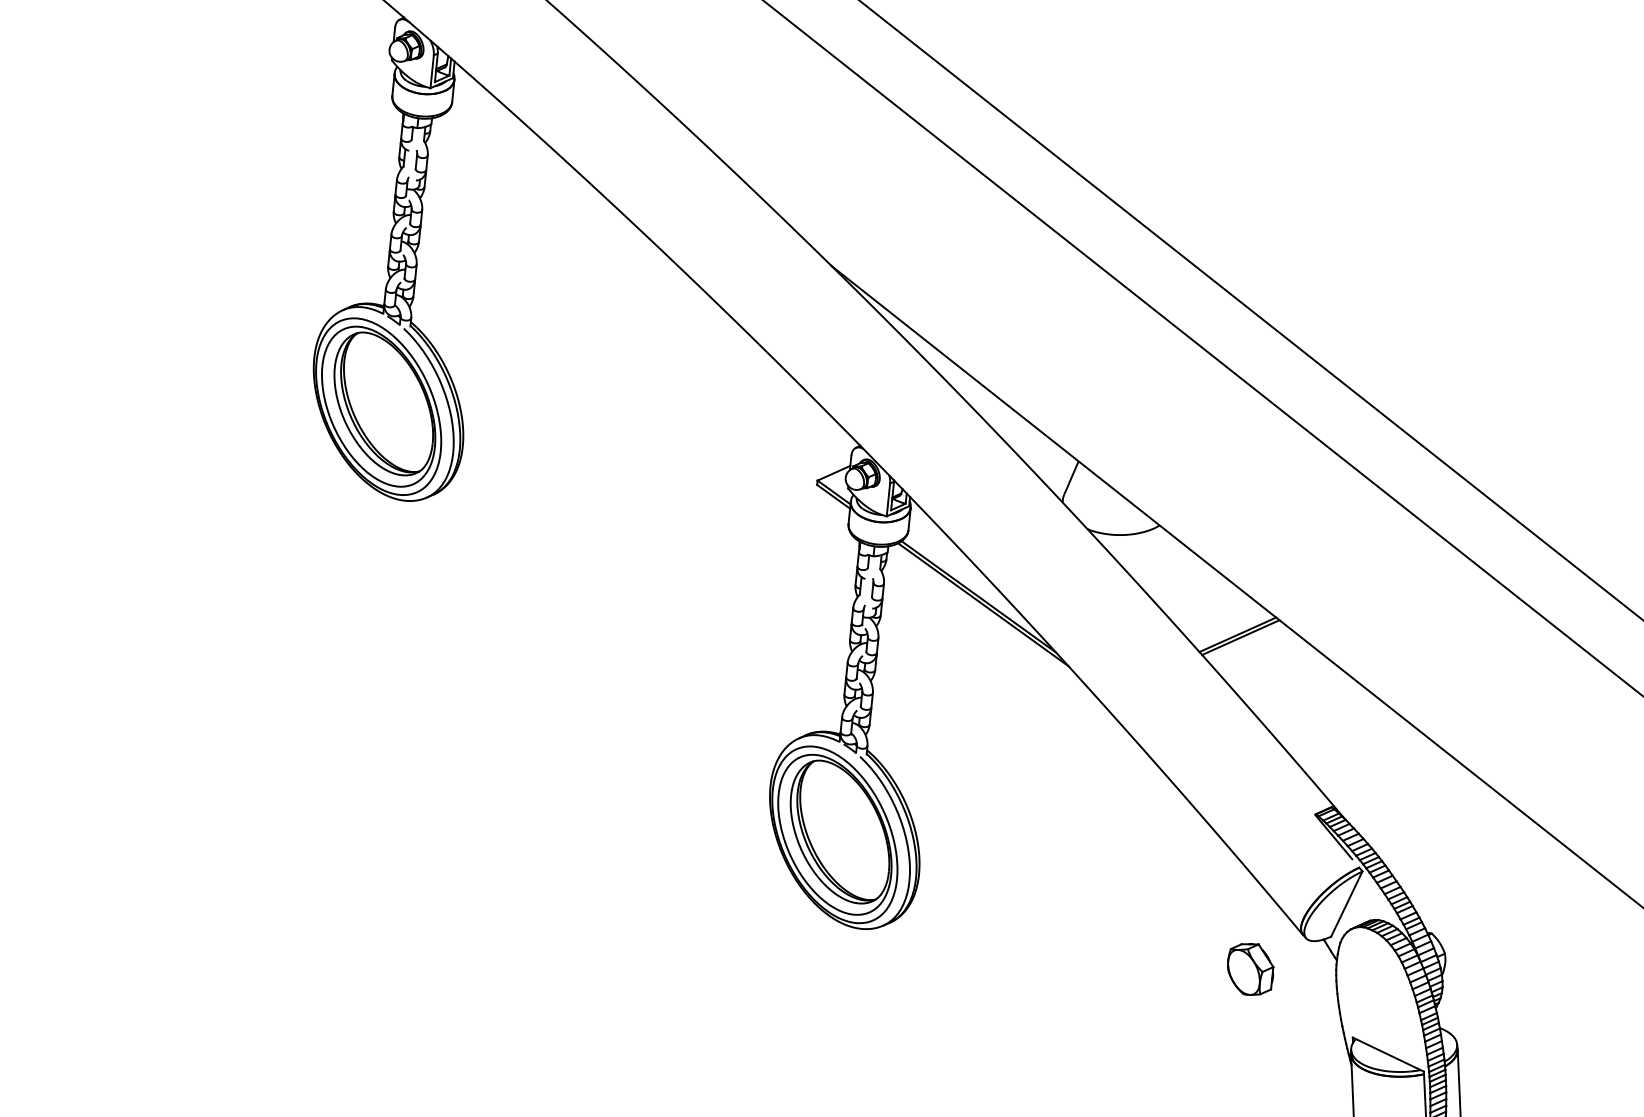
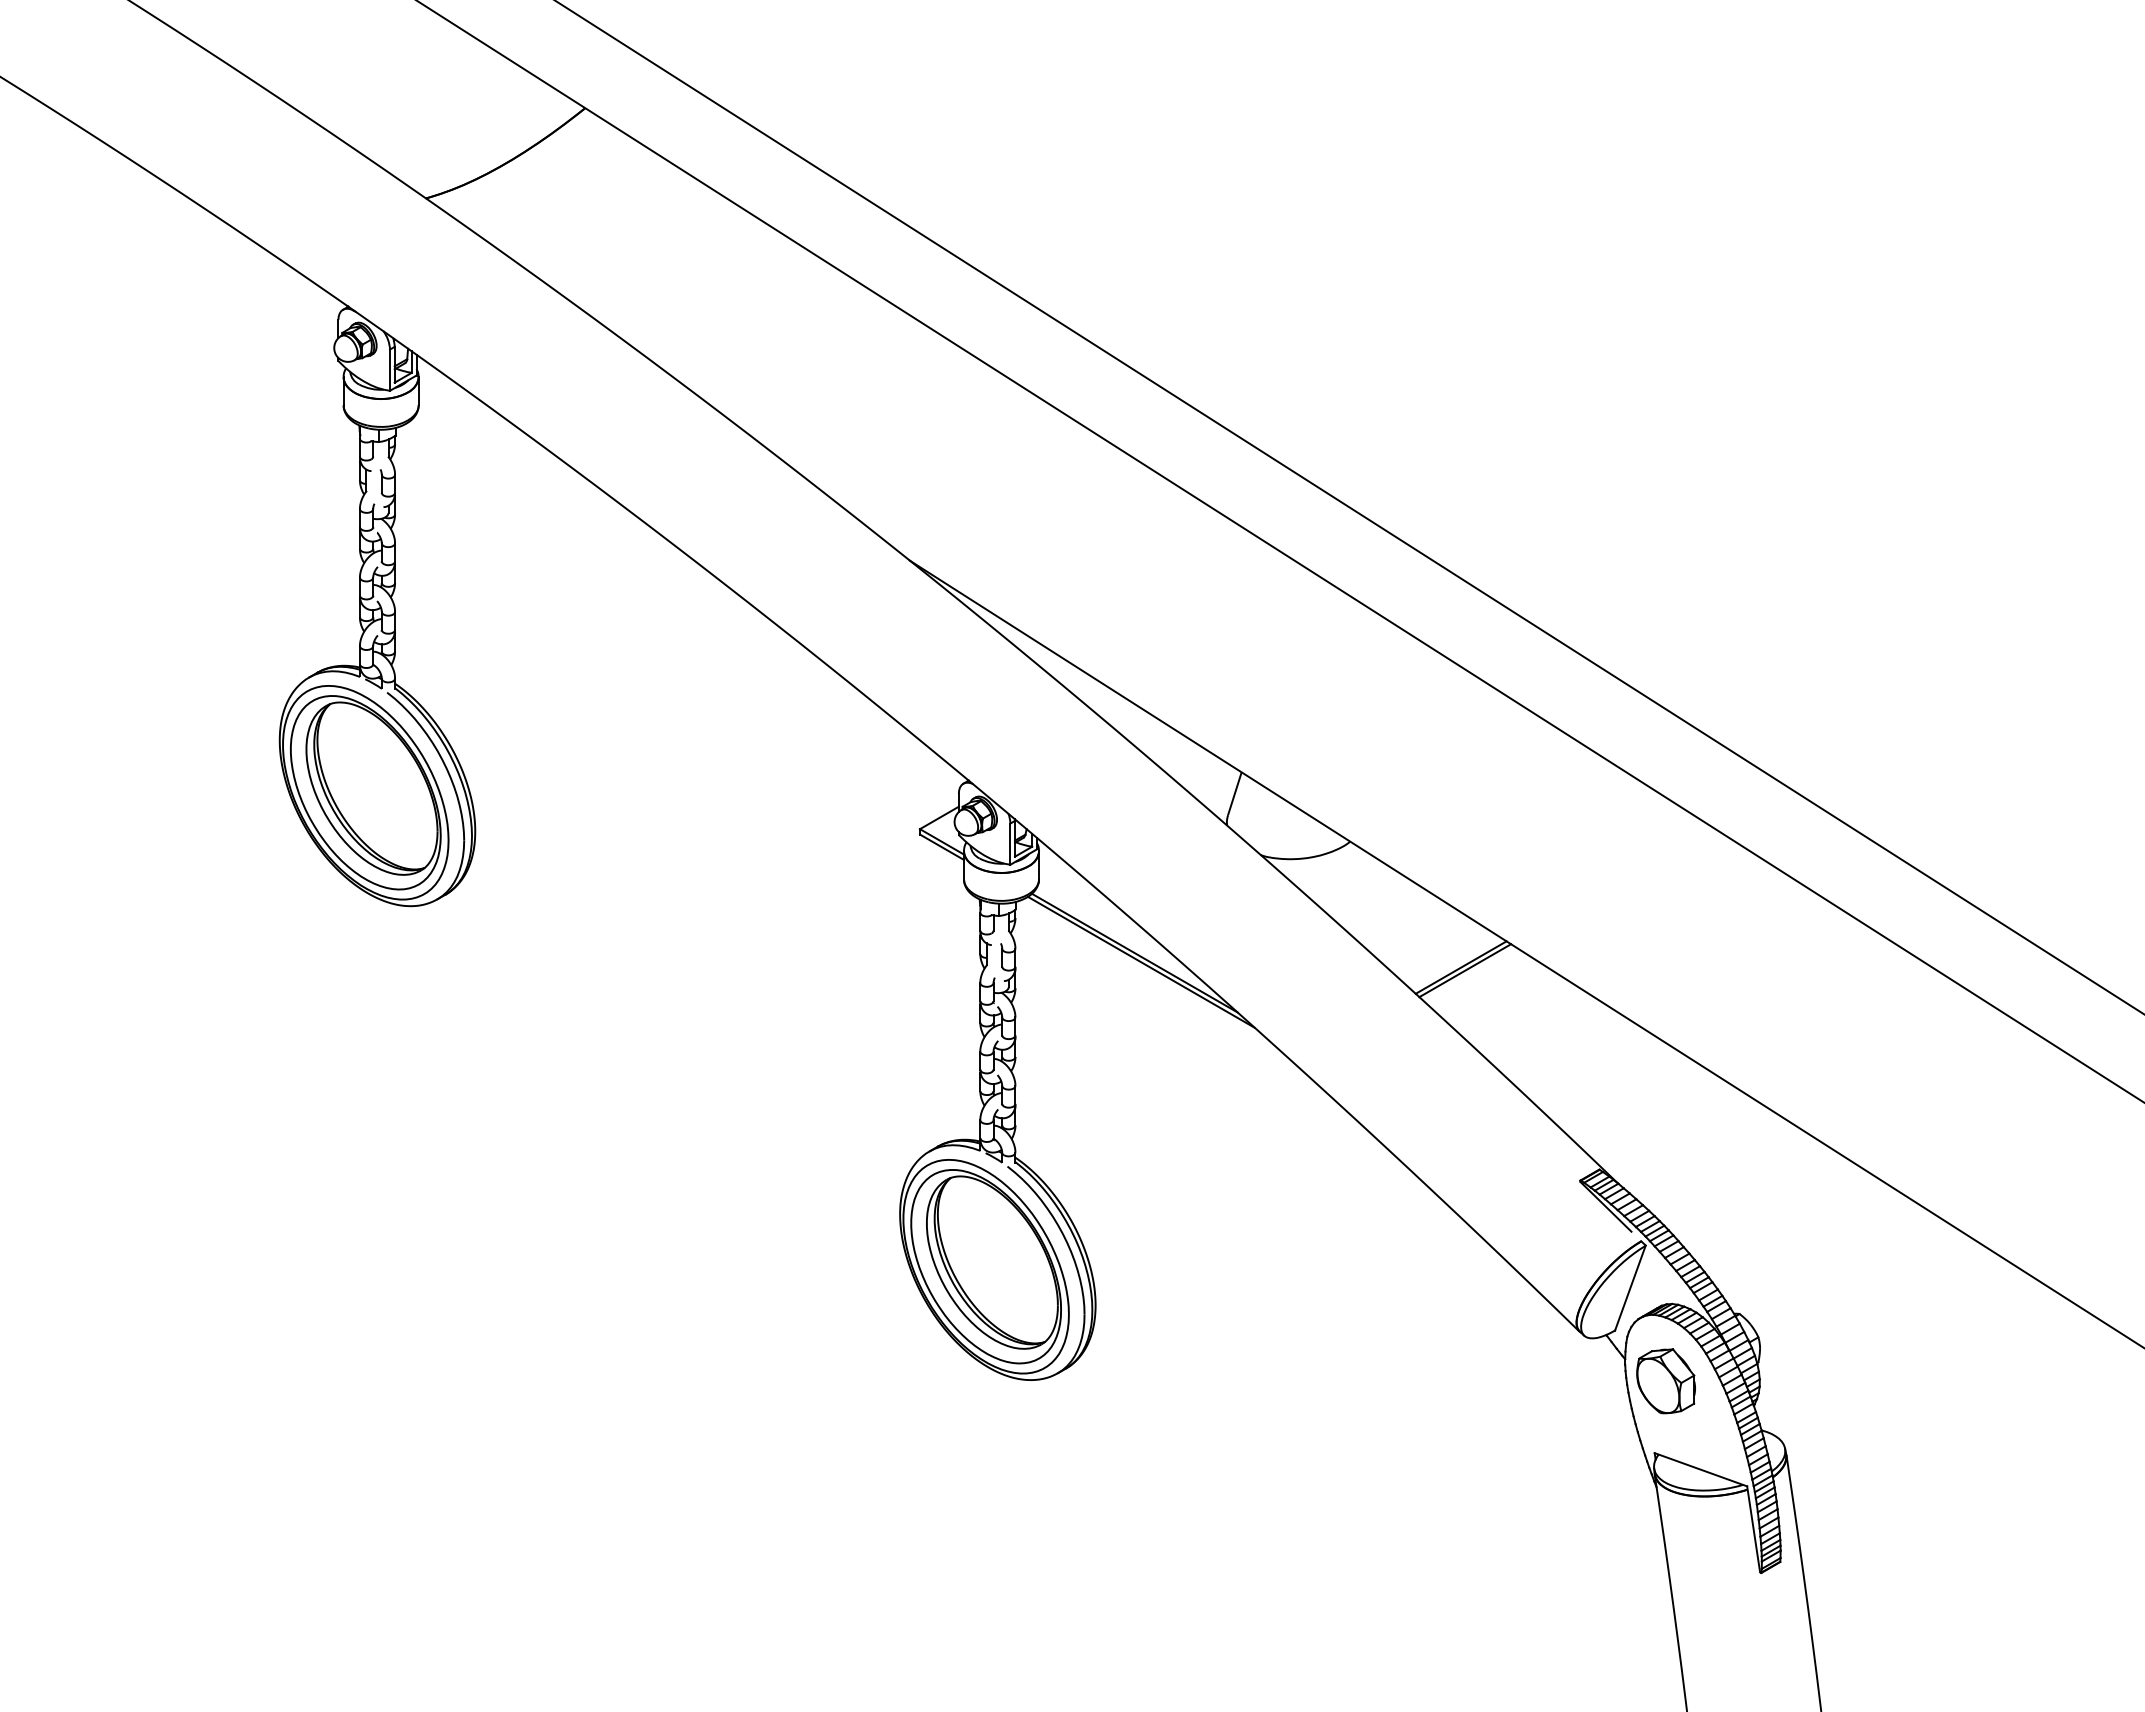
part: (1250, 969) -> (1665, 1381), moved

